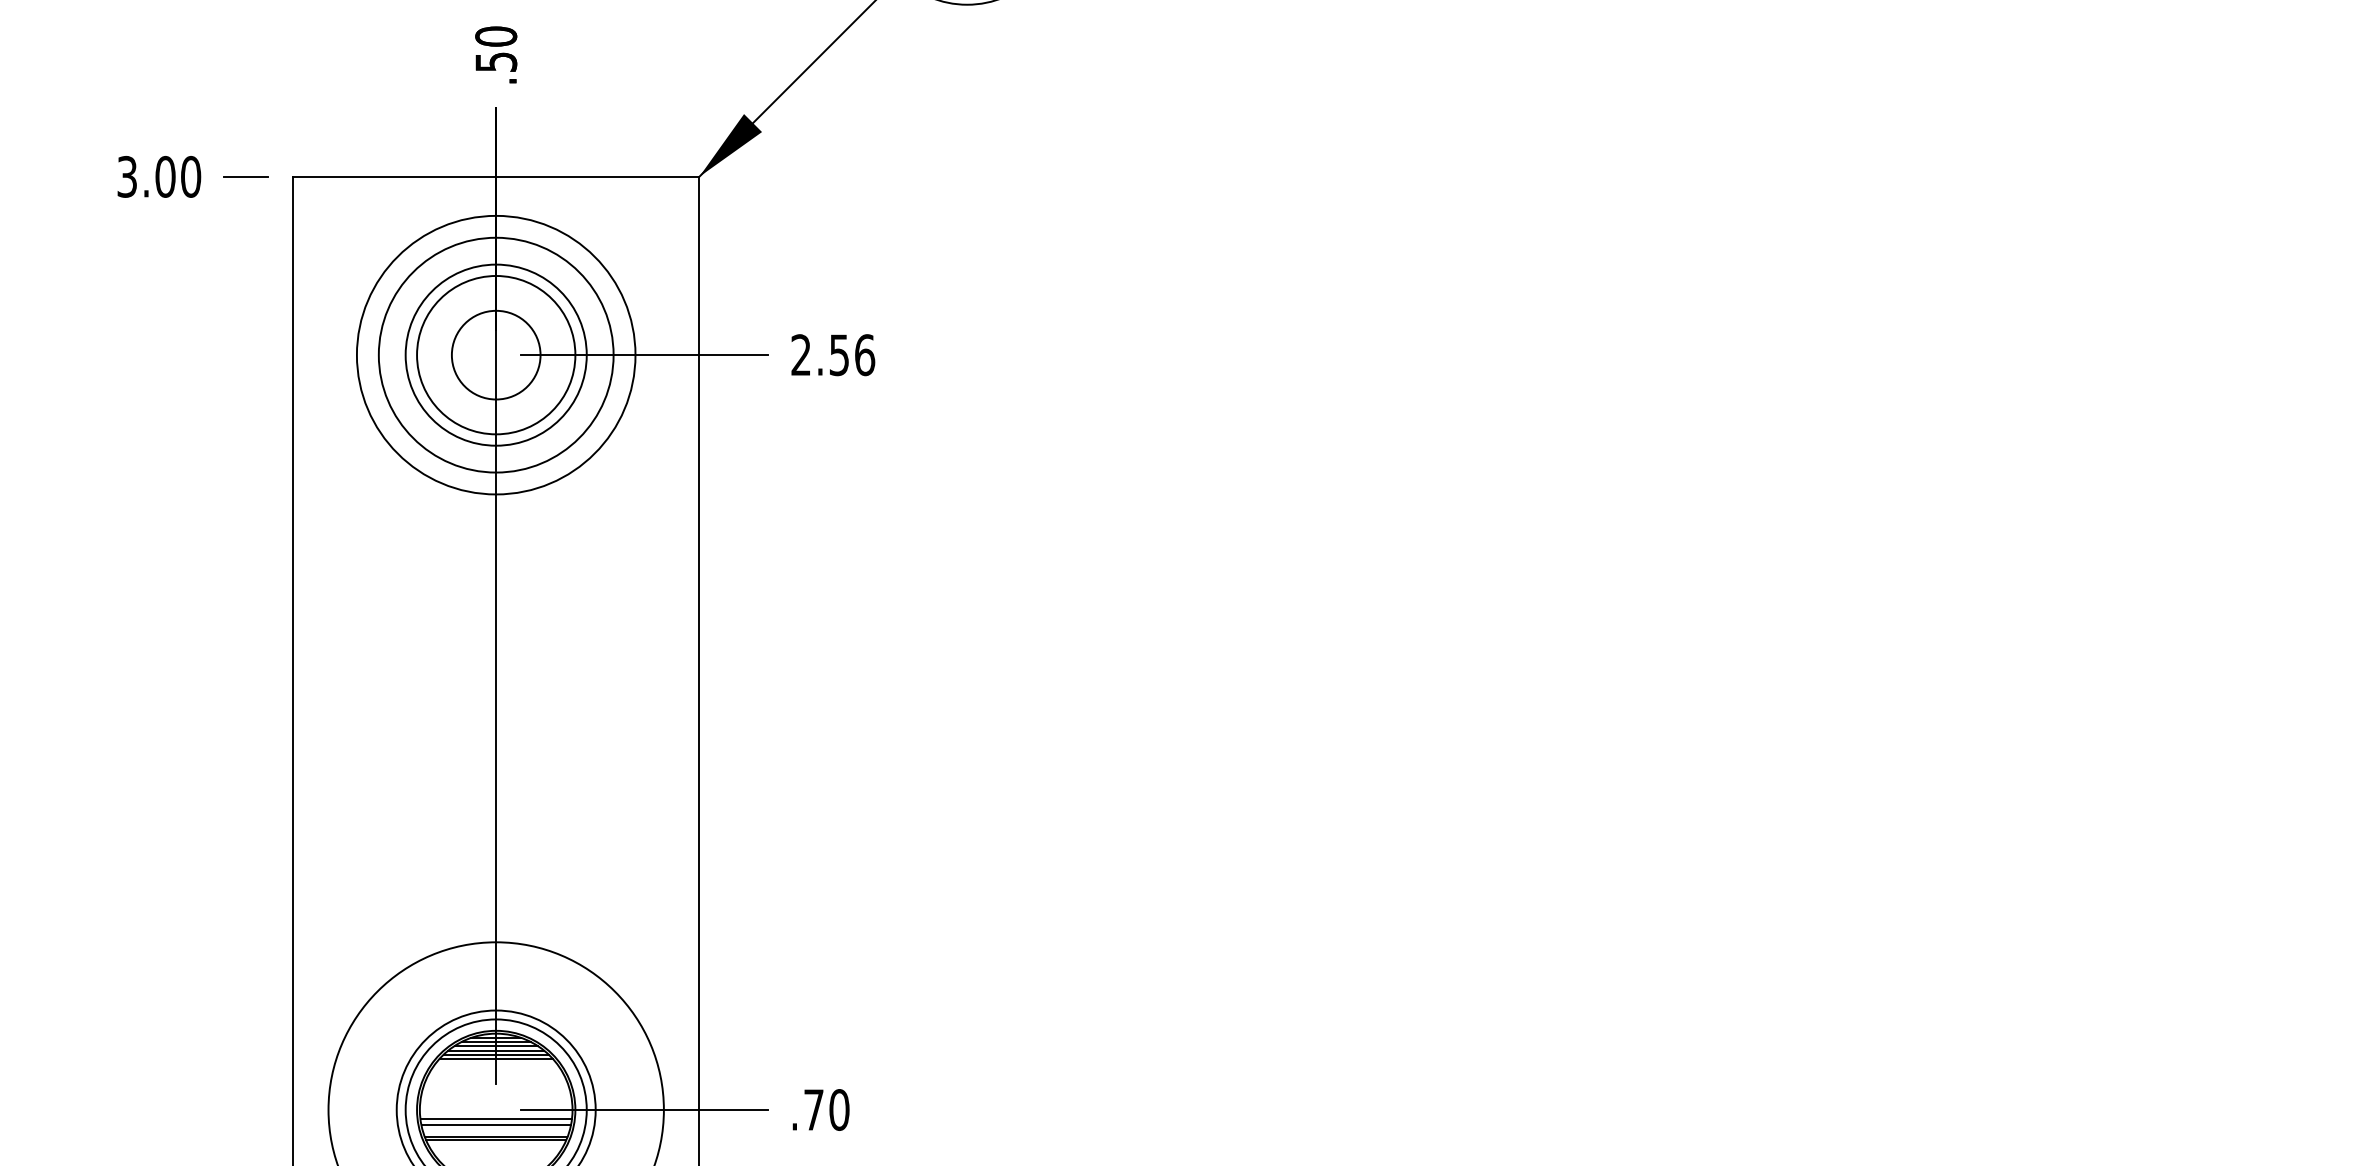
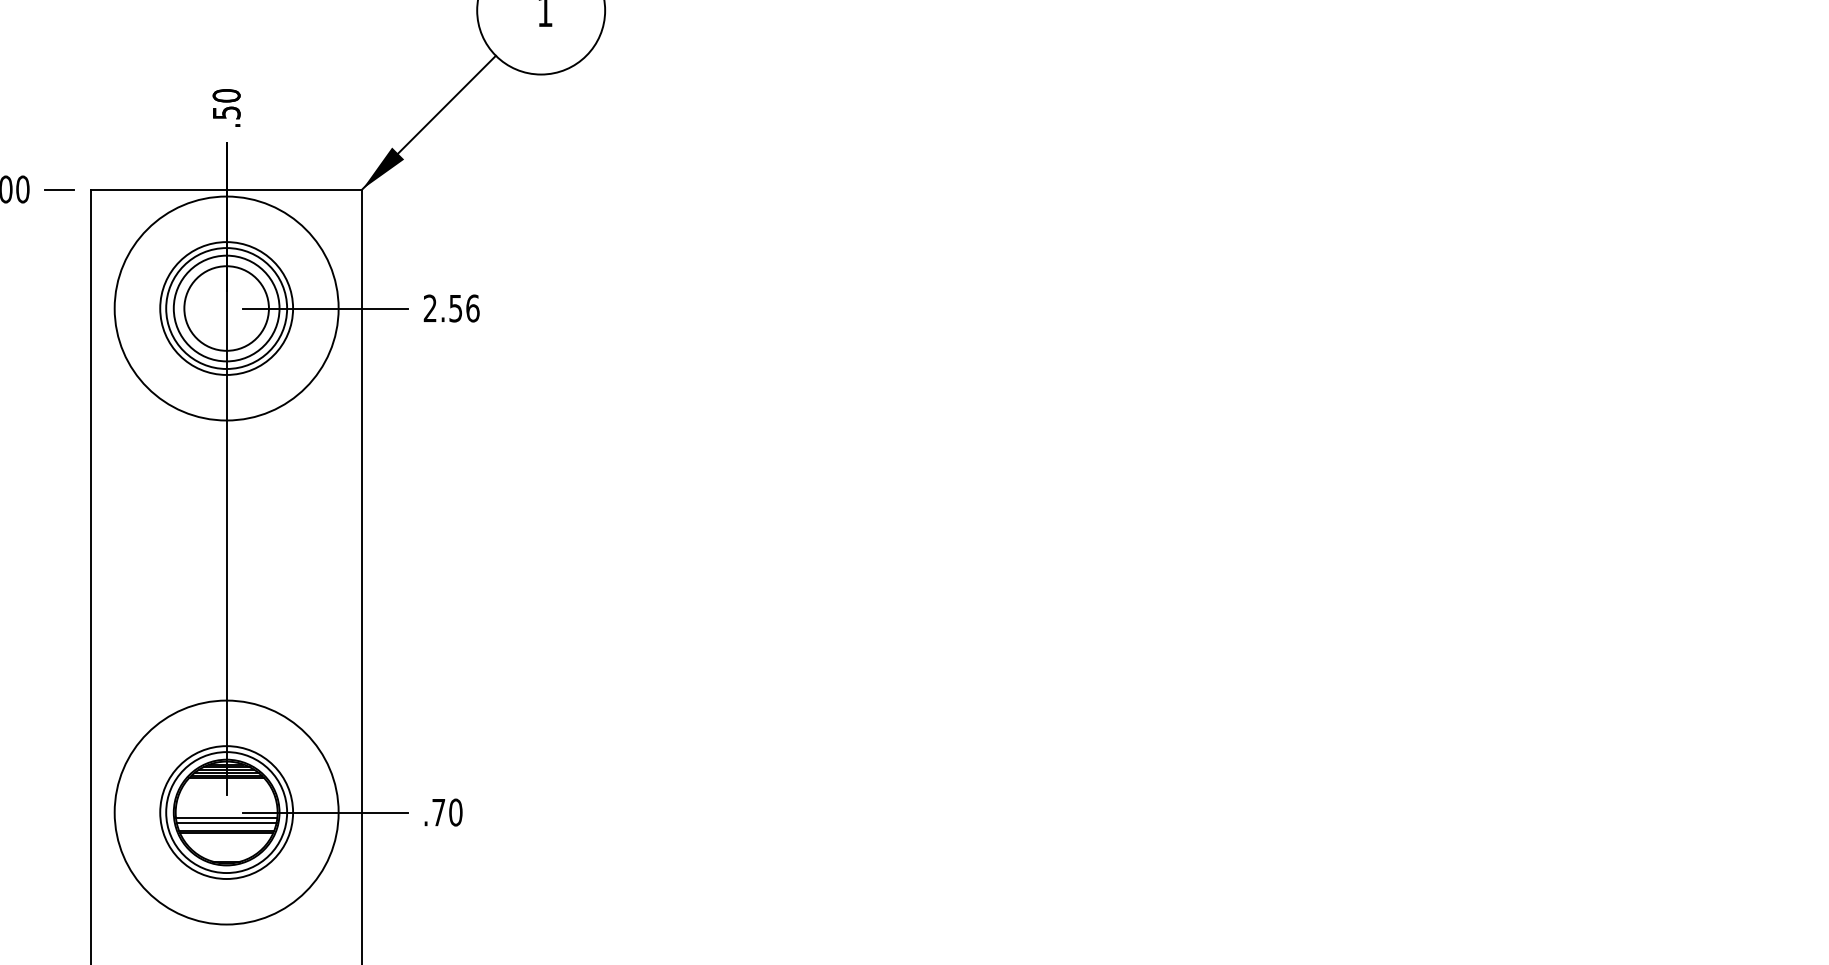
circle: (495, 355) -> (226, 308), size x0.71
circle: (495, 355) -> (226, 308), size x1.43
circle: (495, 355) -> (226, 308), size x1.43

